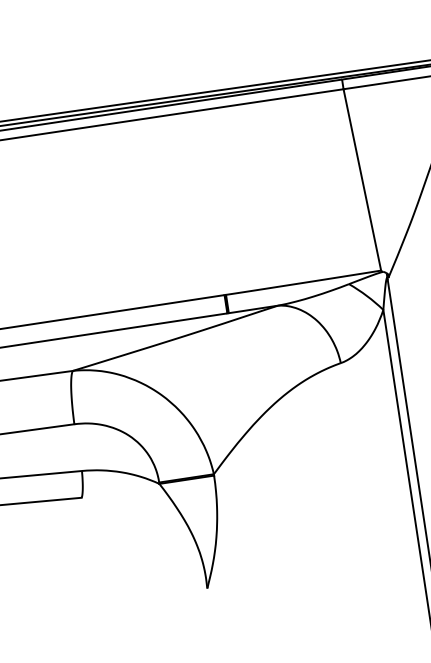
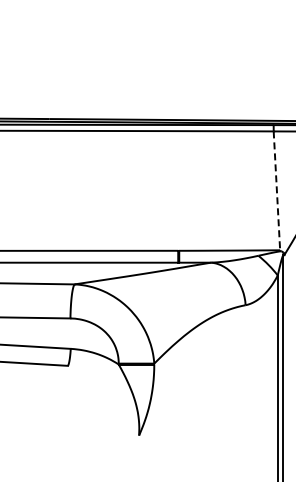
line: (361, 179) -> (276, 190), solid -> dashed

